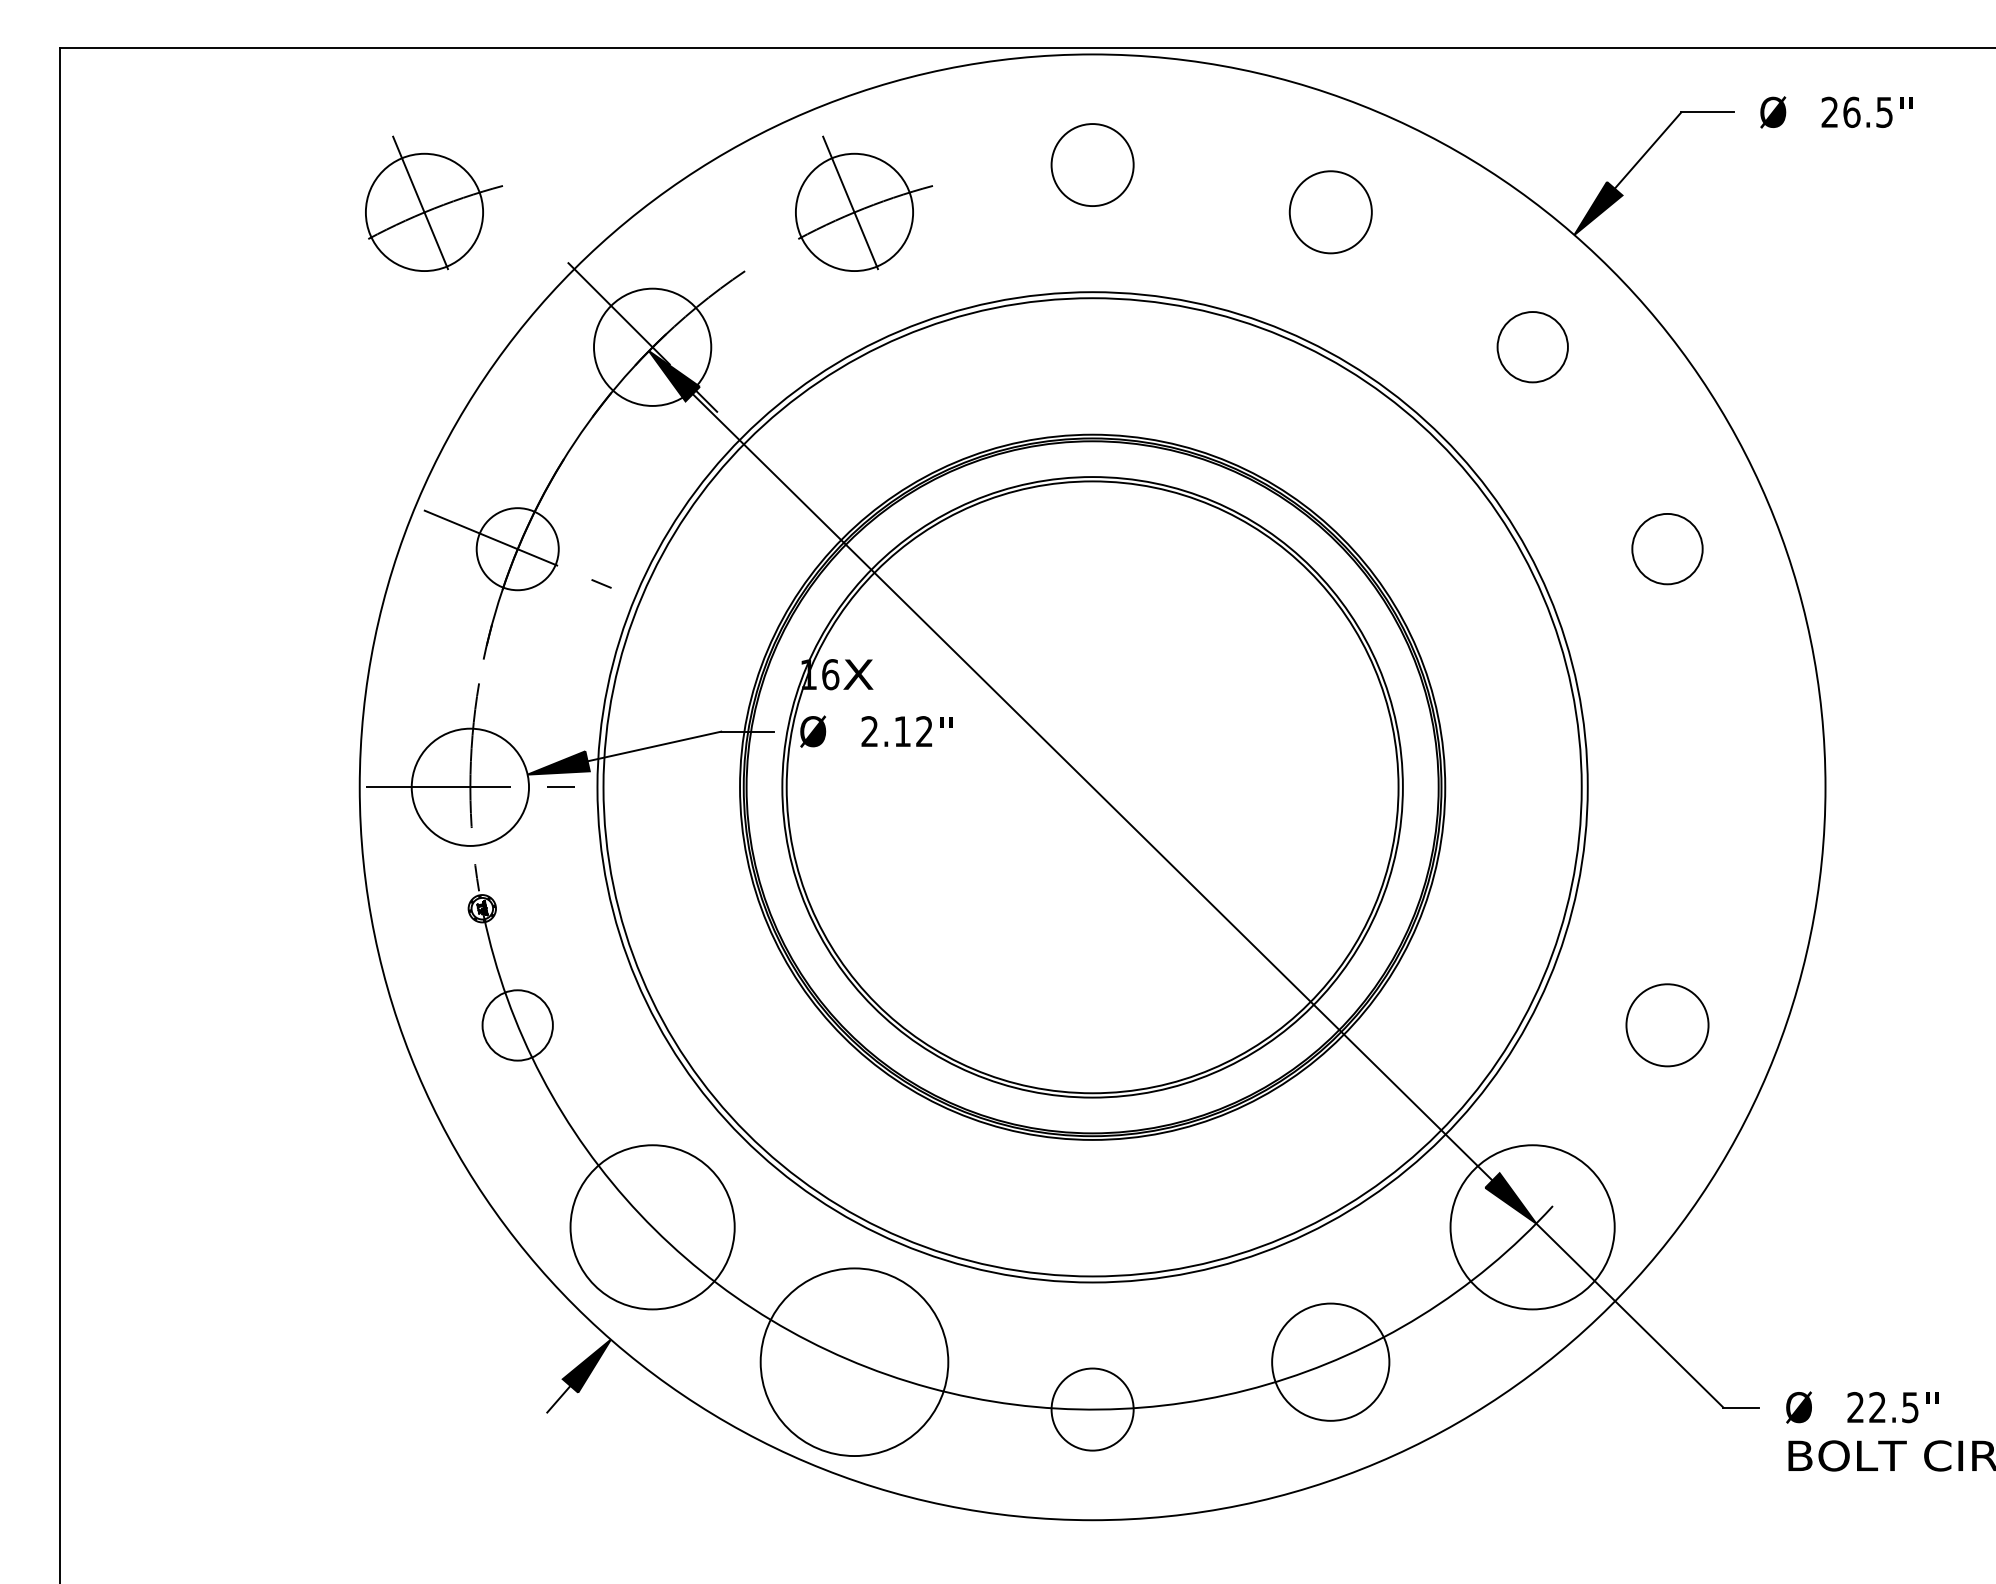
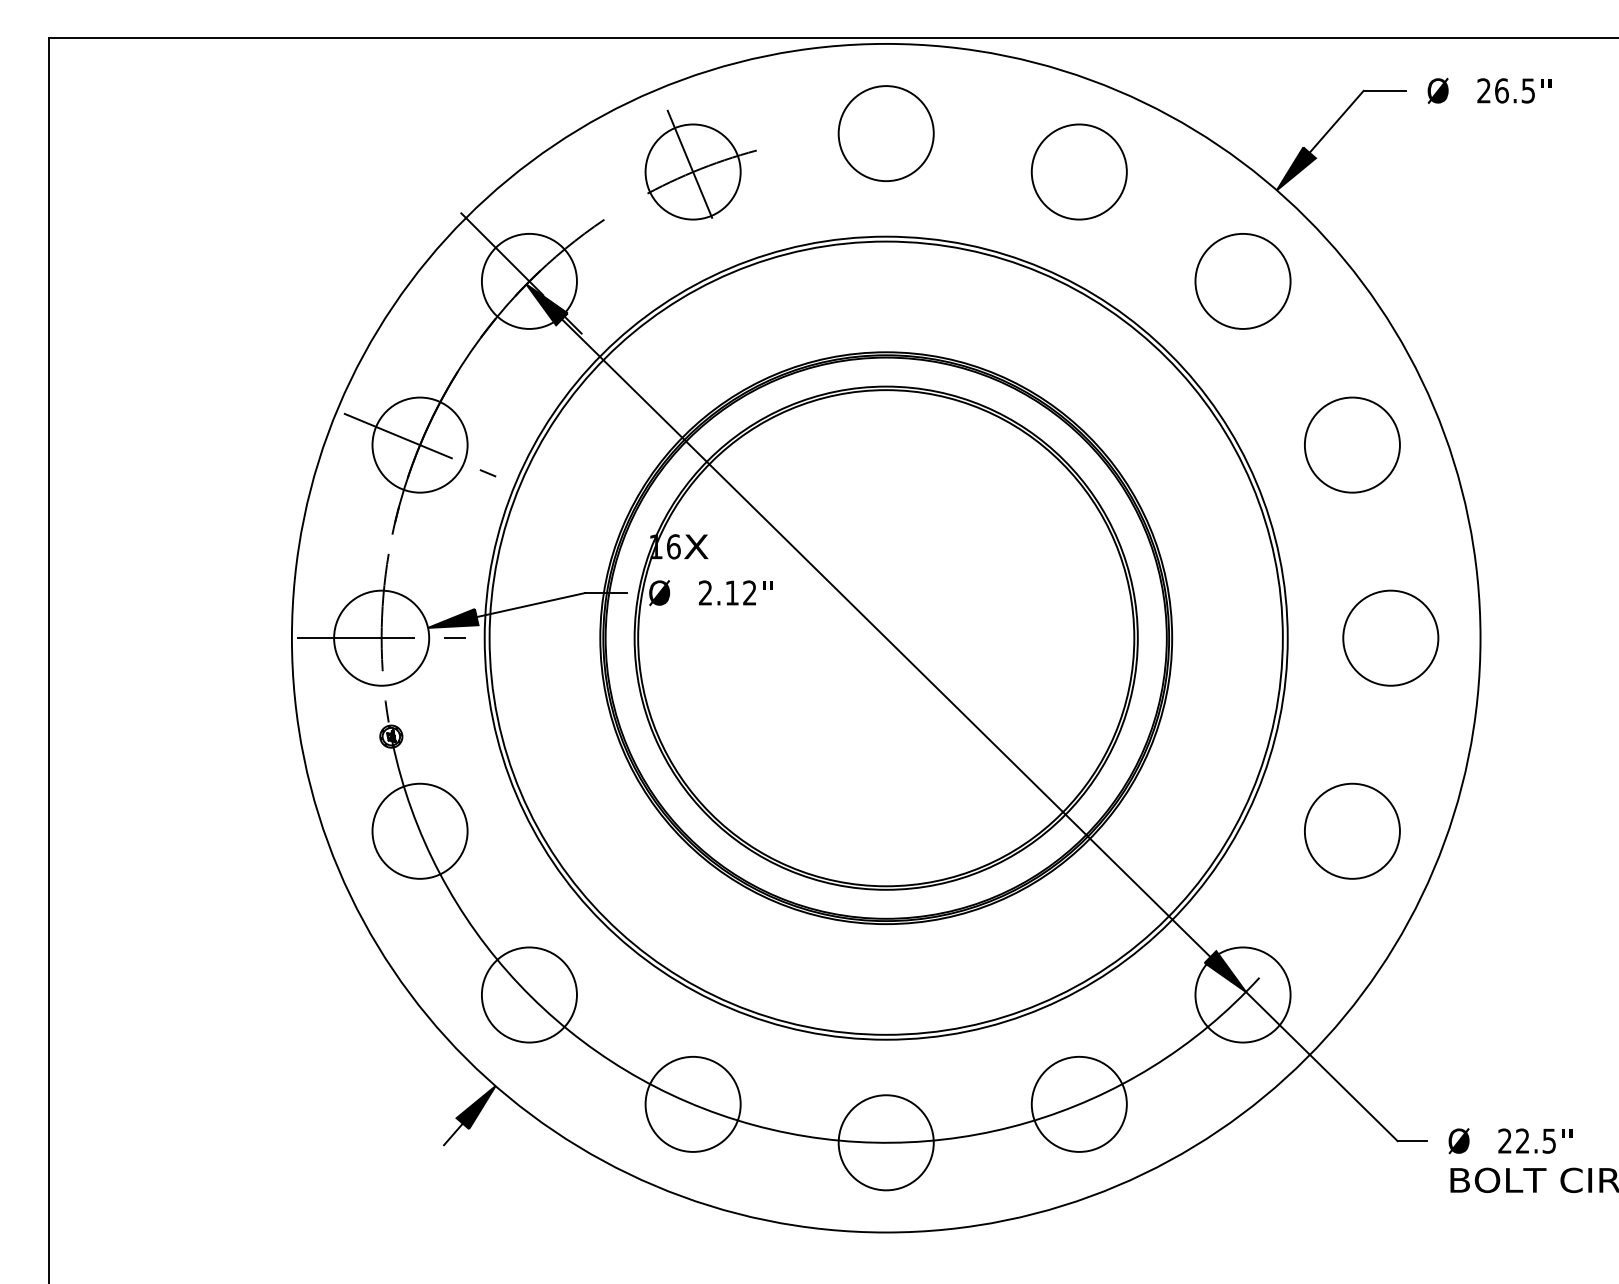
circle: (1092, 164) -> (886, 133), size x1.43
part: (433, 203) -> (351, 164), removed
circle: (1330, 211) -> (1079, 171), size x1.43
circle: (1532, 346) -> (1242, 280), size x1.67
circle: (517, 548) -> (419, 444), size x1.43
circle: (1667, 548) -> (1352, 444), size x1.67
circle: (1714, 786) -> (1390, 637), added
circle: (1667, 1024) -> (1352, 830), size x1.43
circle: (517, 1025) -> (419, 831), size x1.67
circle: (652, 1226) -> (529, 994), size x0.71
circle: (1532, 1226) -> (1242, 994), size x0.71
circle: (854, 1361) -> (693, 1103), size x0.62
circle: (1092, 1409) -> (886, 1142), size x1.43

